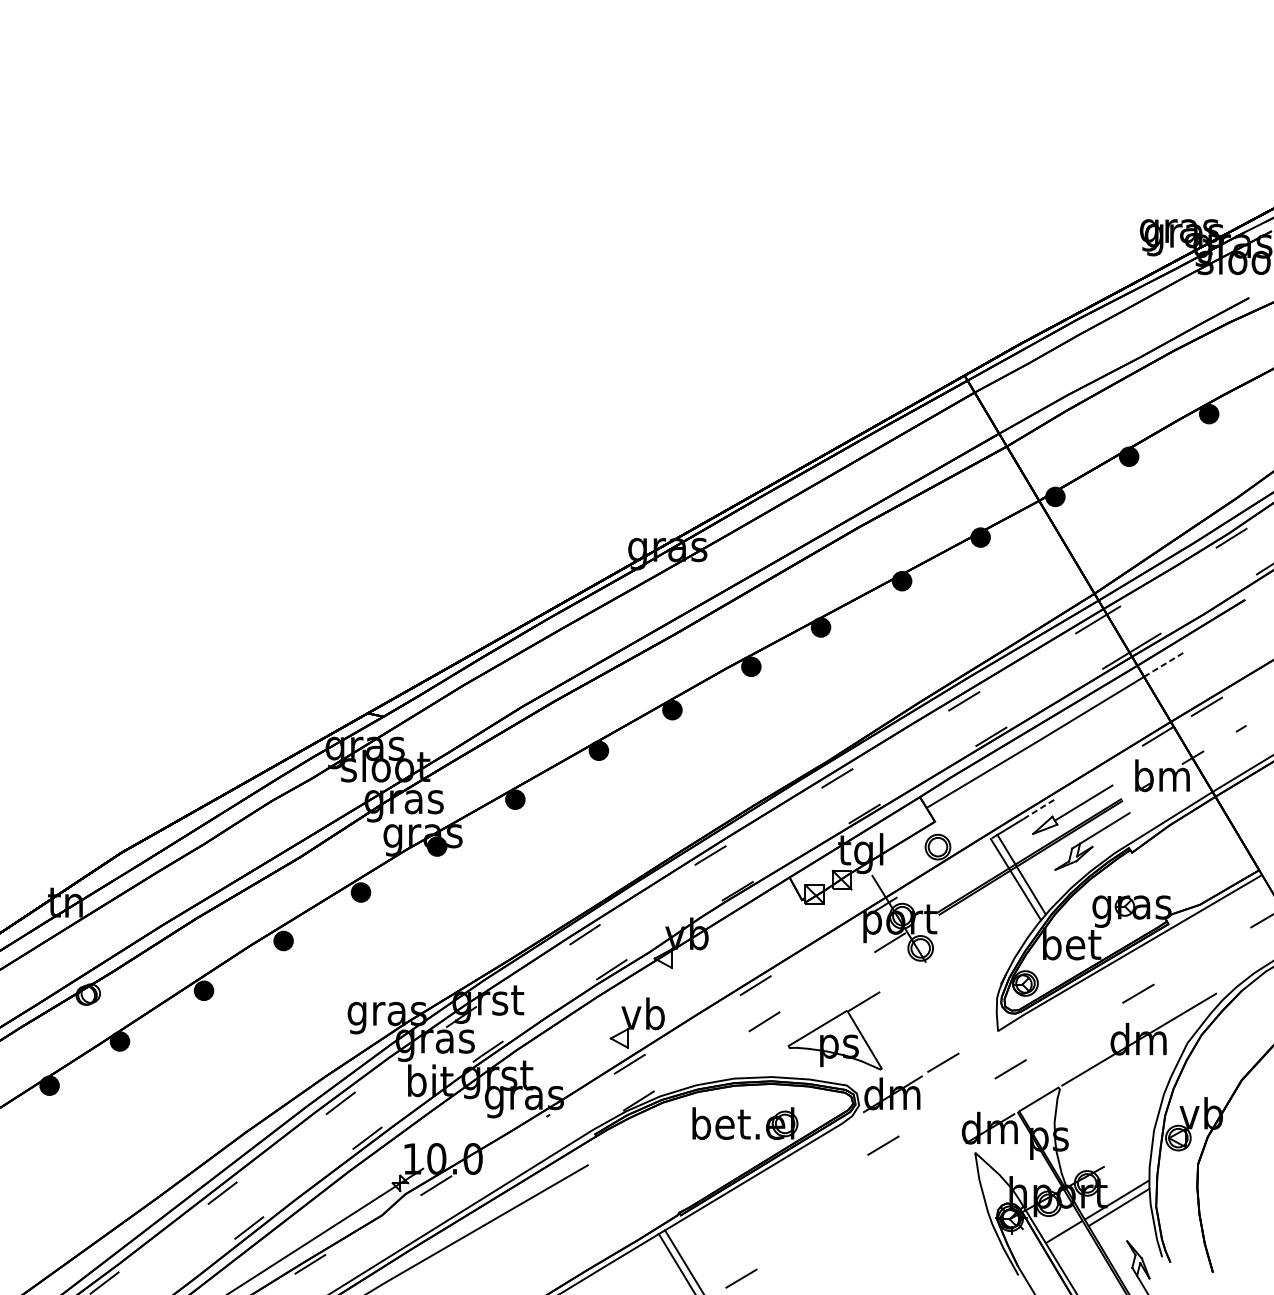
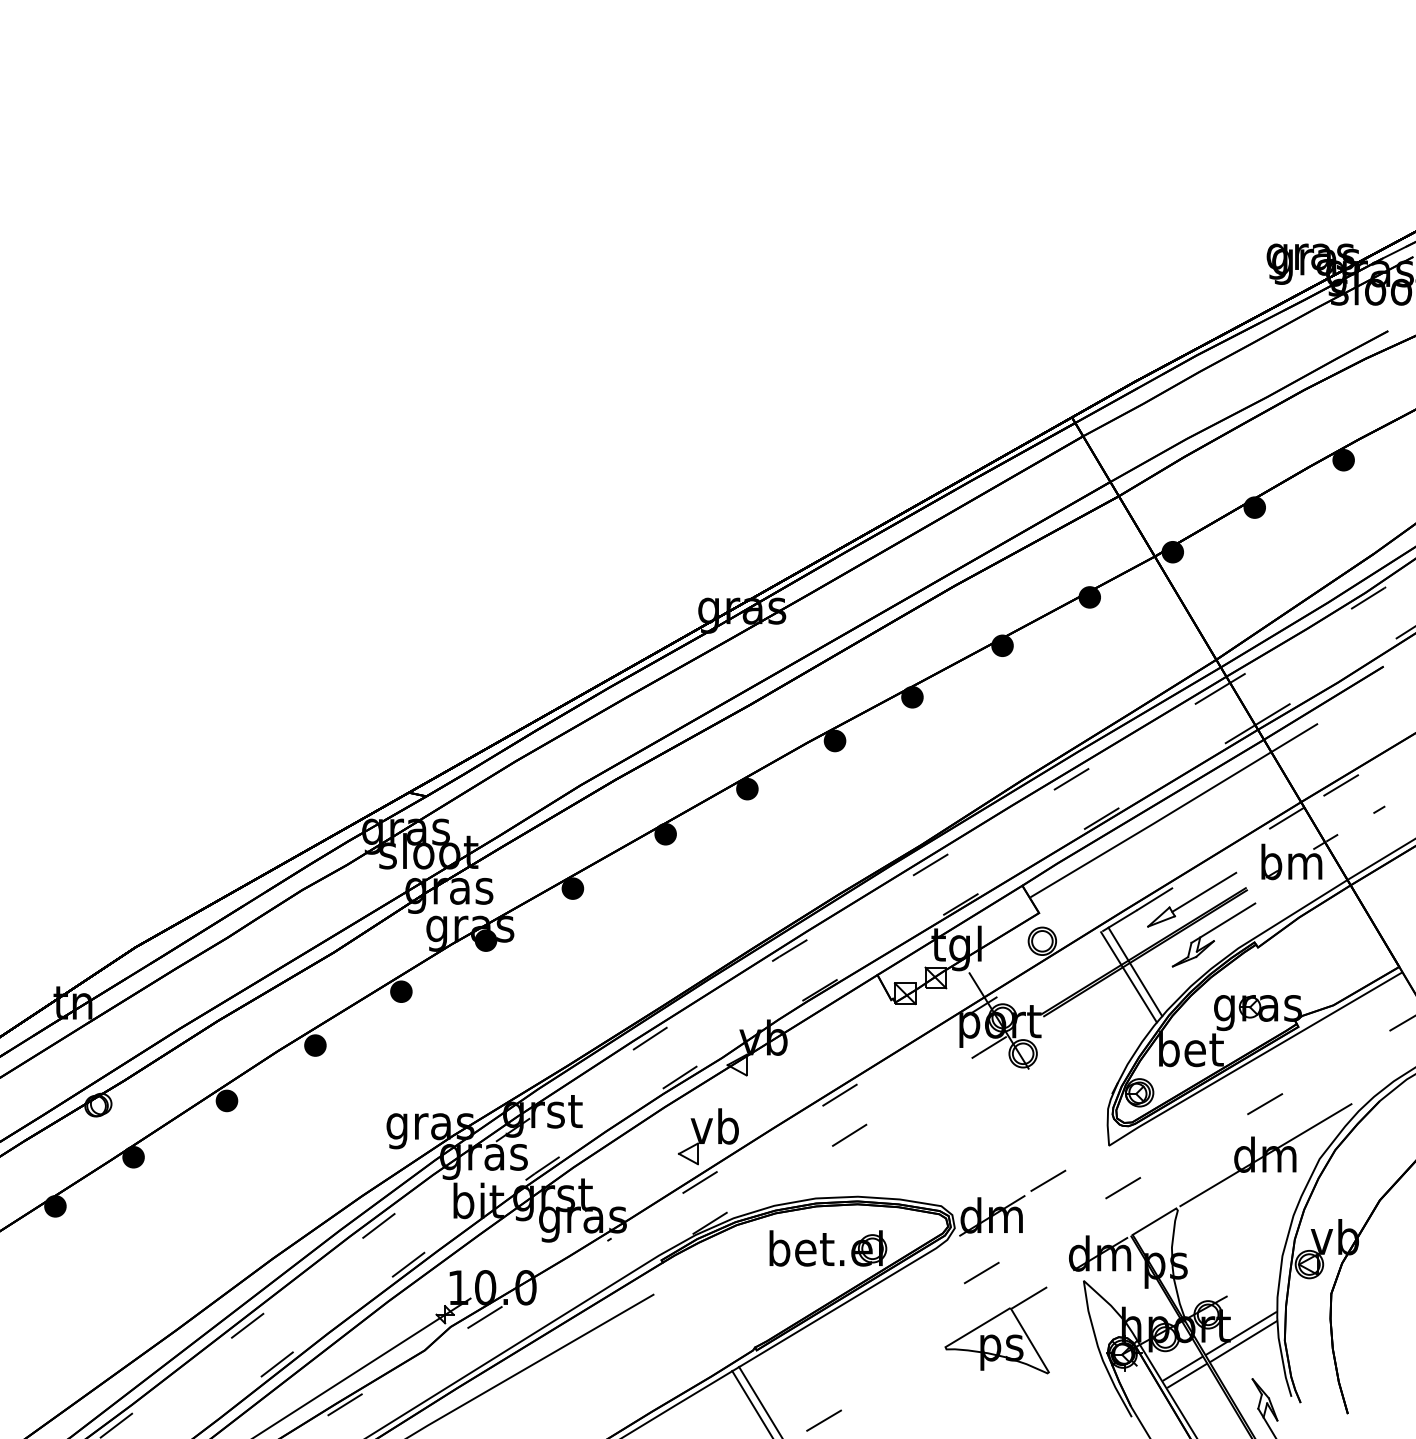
line: (1164, 664) -> (1294, 738), dashed -> solid
line: (1039, 808) -> (1155, 898), dashed -> solid
part: (834, 1030) -> (996, 1330), moved
line: (1068, 1237) -> (1187, 1375), added

